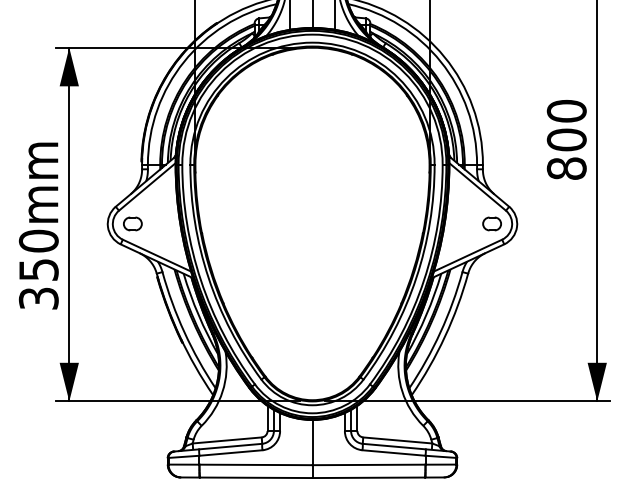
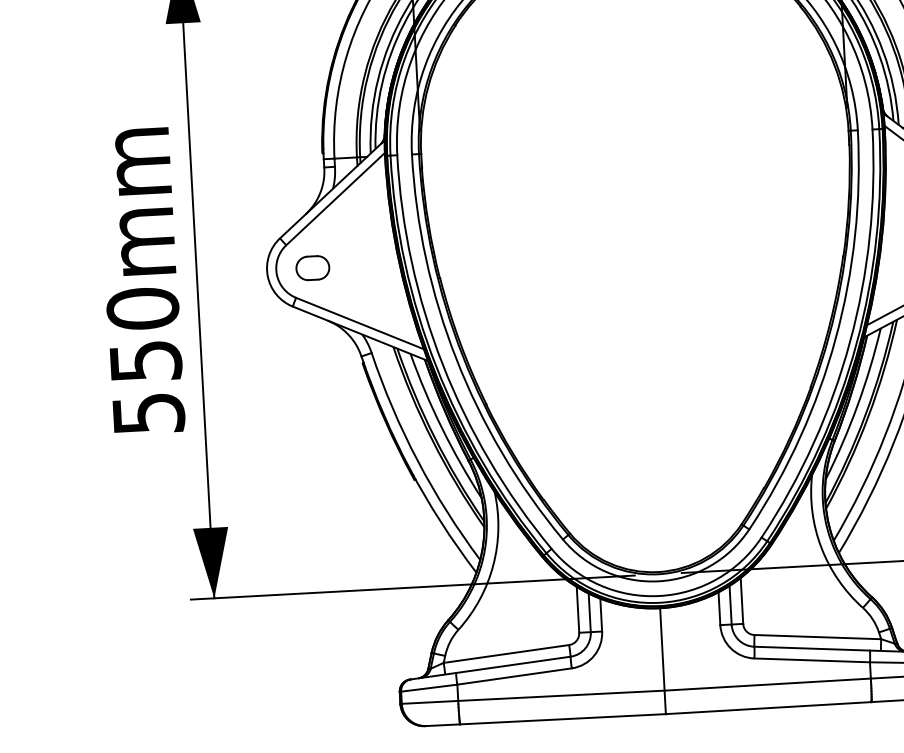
text: (38, 298) -> (147, 413), 350mm -> 550mm

